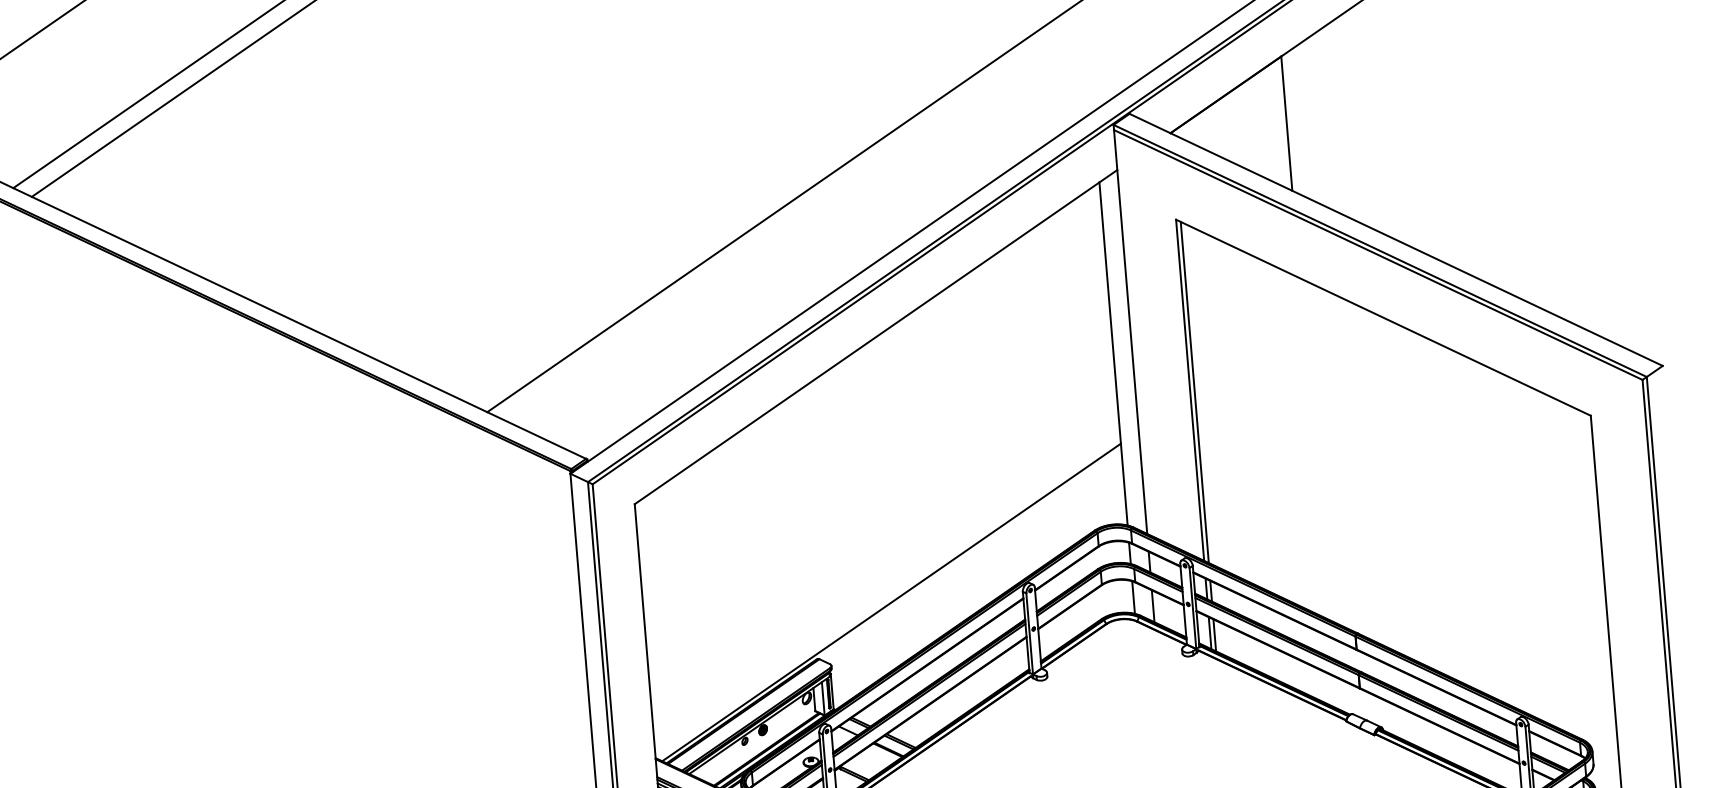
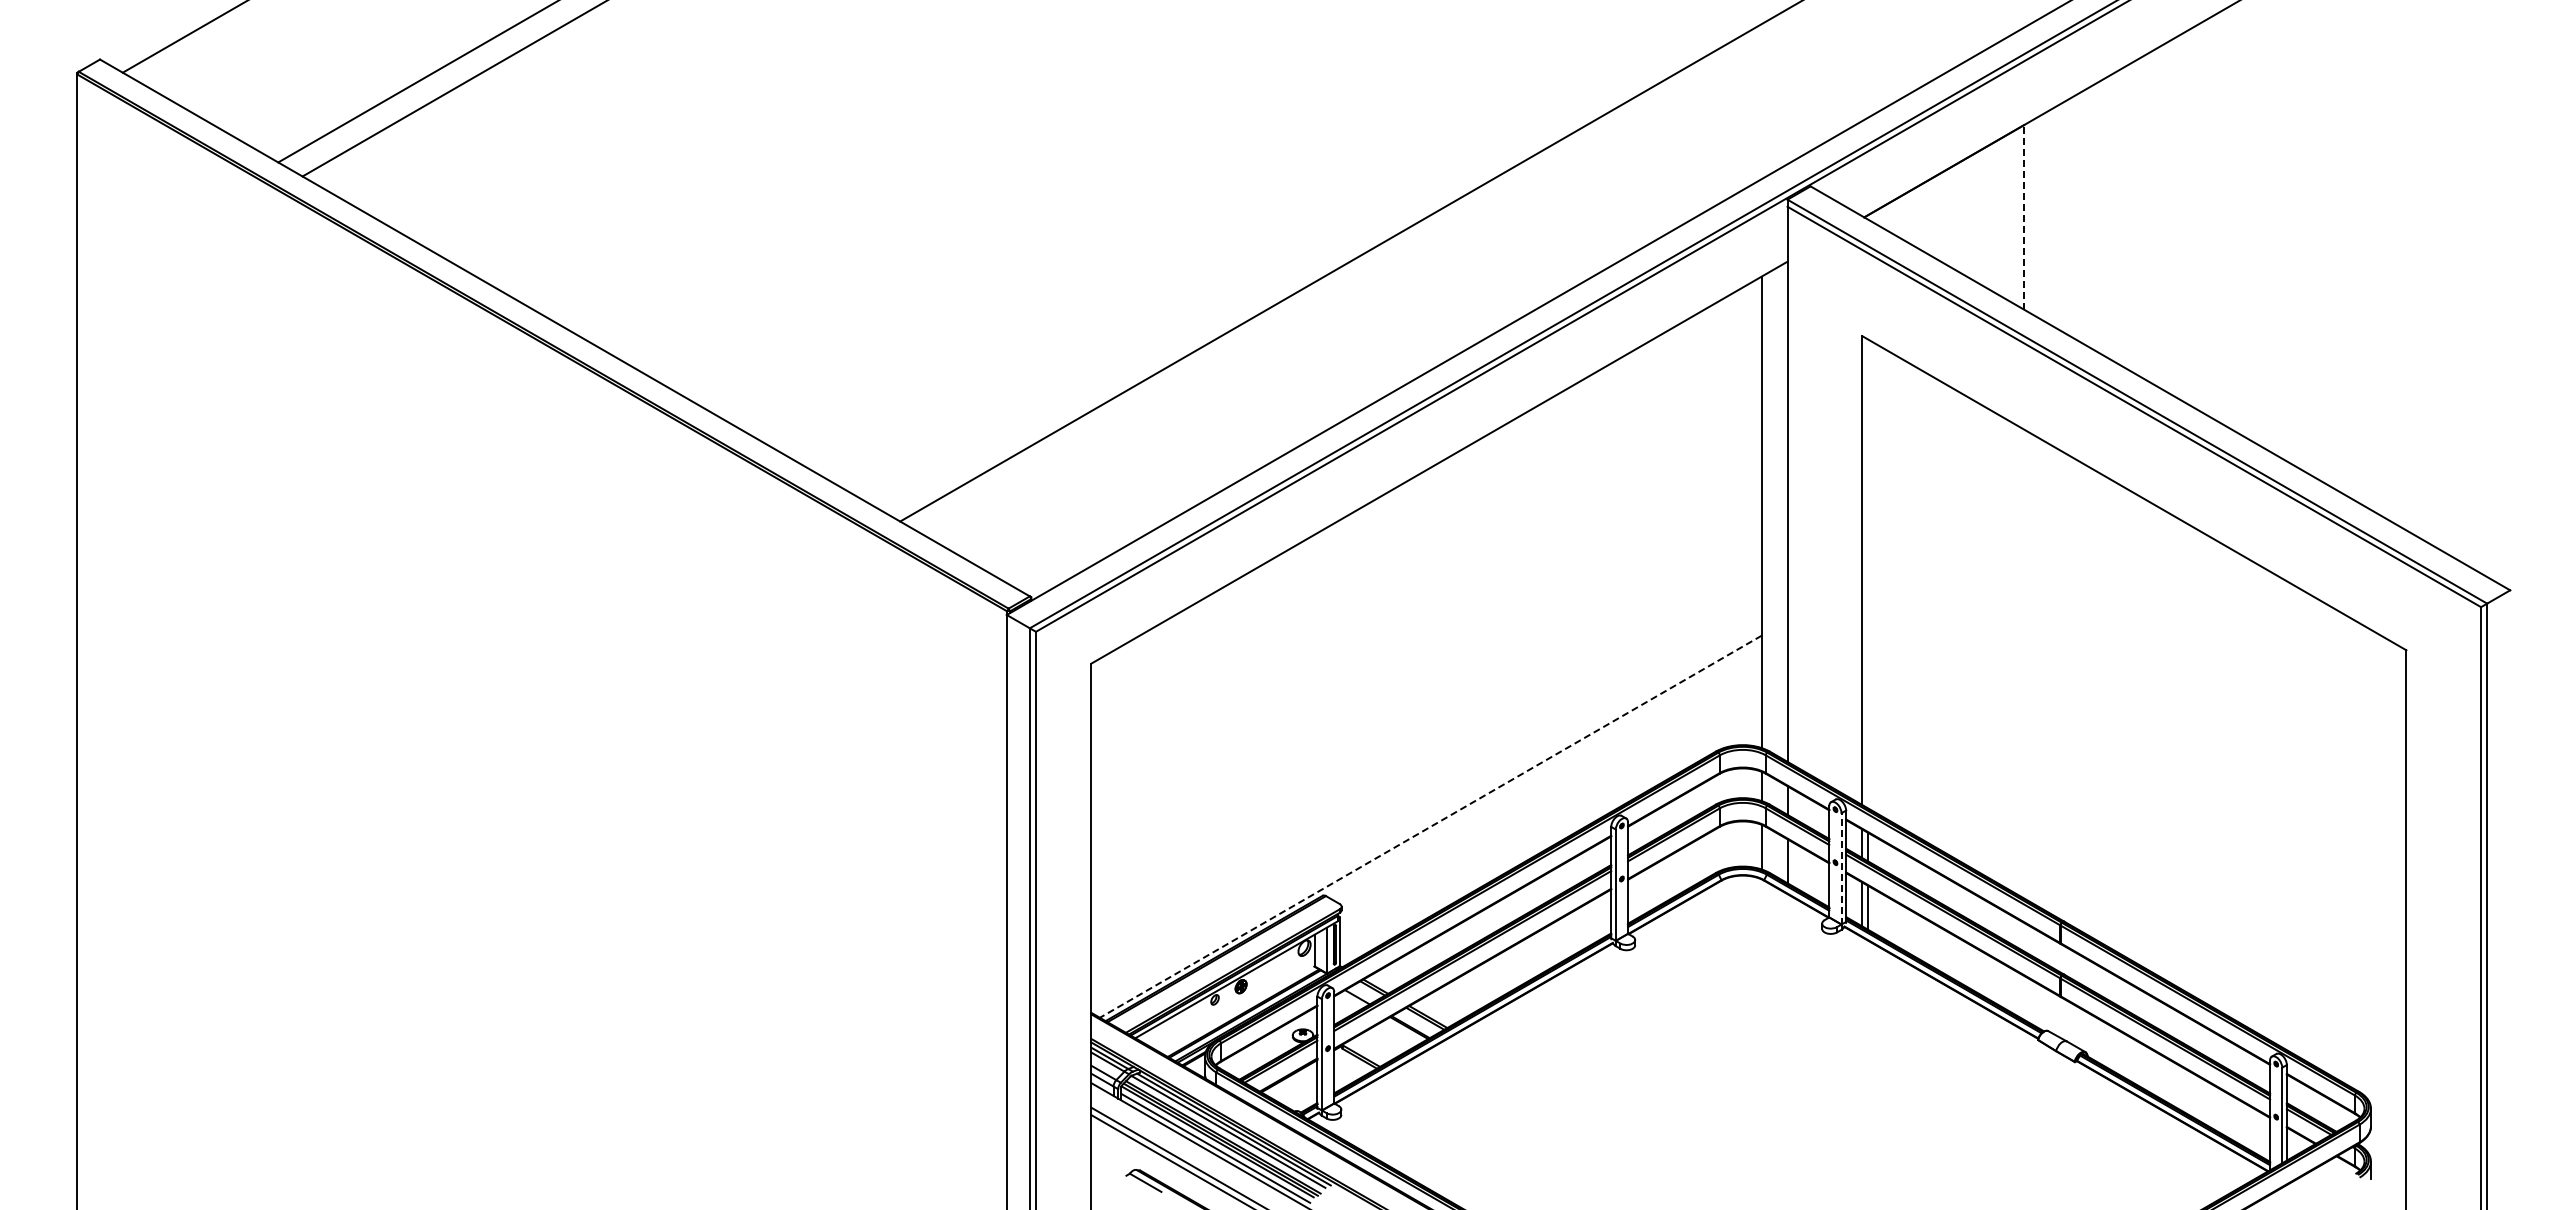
line: (1287, 122) -> (2024, 216), solid -> dashed
line: (1194, 392) -> (1868, 573), removed
line: (891, 602) -> (1430, 826), solid -> dashed
line: (1192, 608) -> (1841, 868), solid -> dashed

